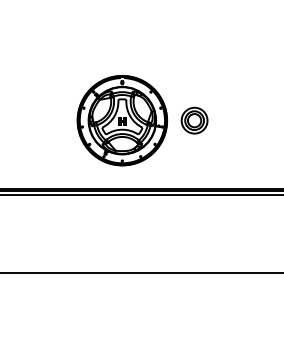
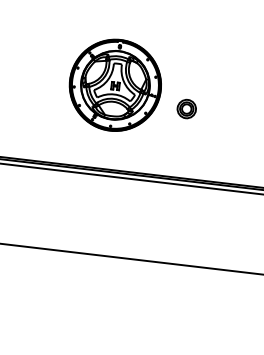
part: (121, 120) -> (114, 85), moved
part: (194, 120) -> (186, 108), size x0.7

